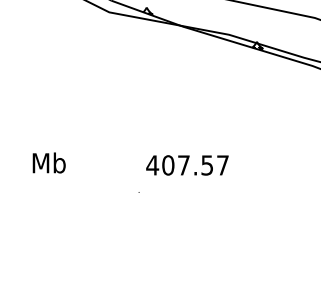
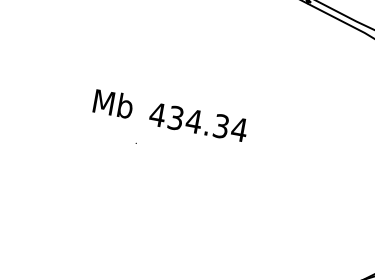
text: (48, 162) -> (112, 103), moved
text: (195, 165) -> (207, 123), 407.57 -> 434.34

